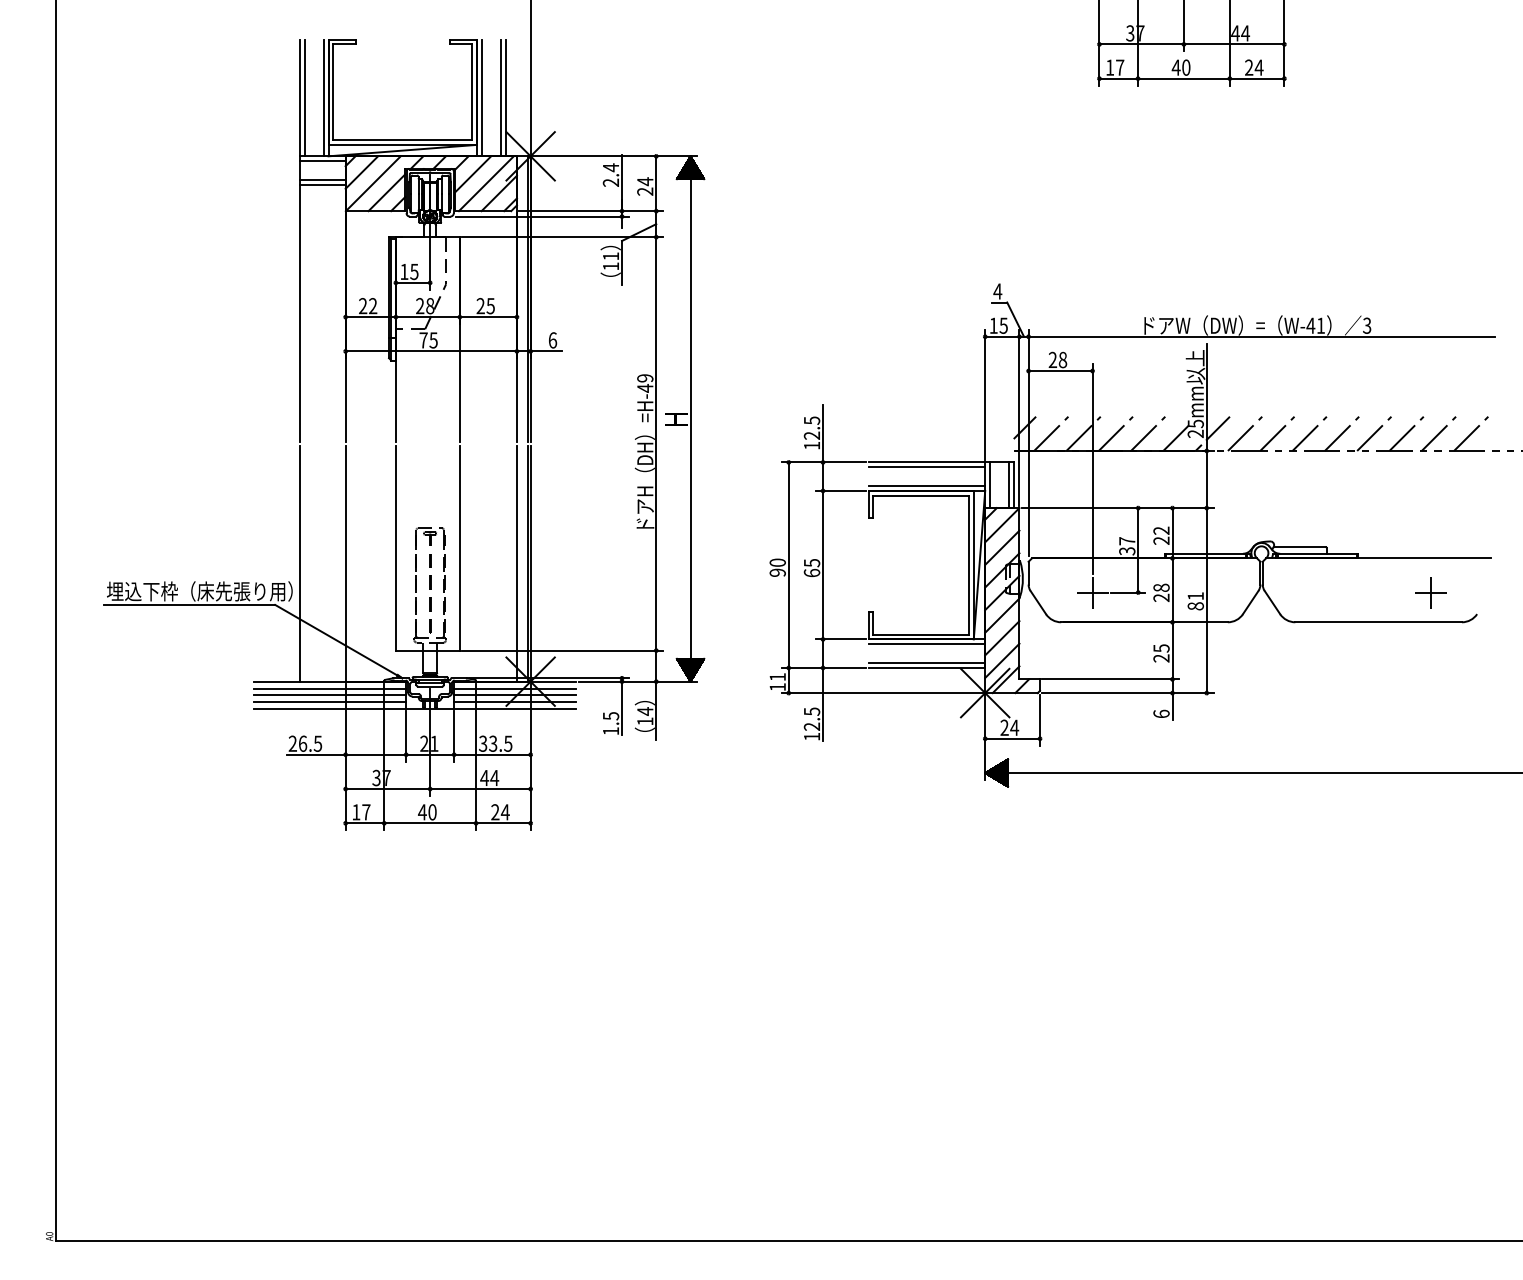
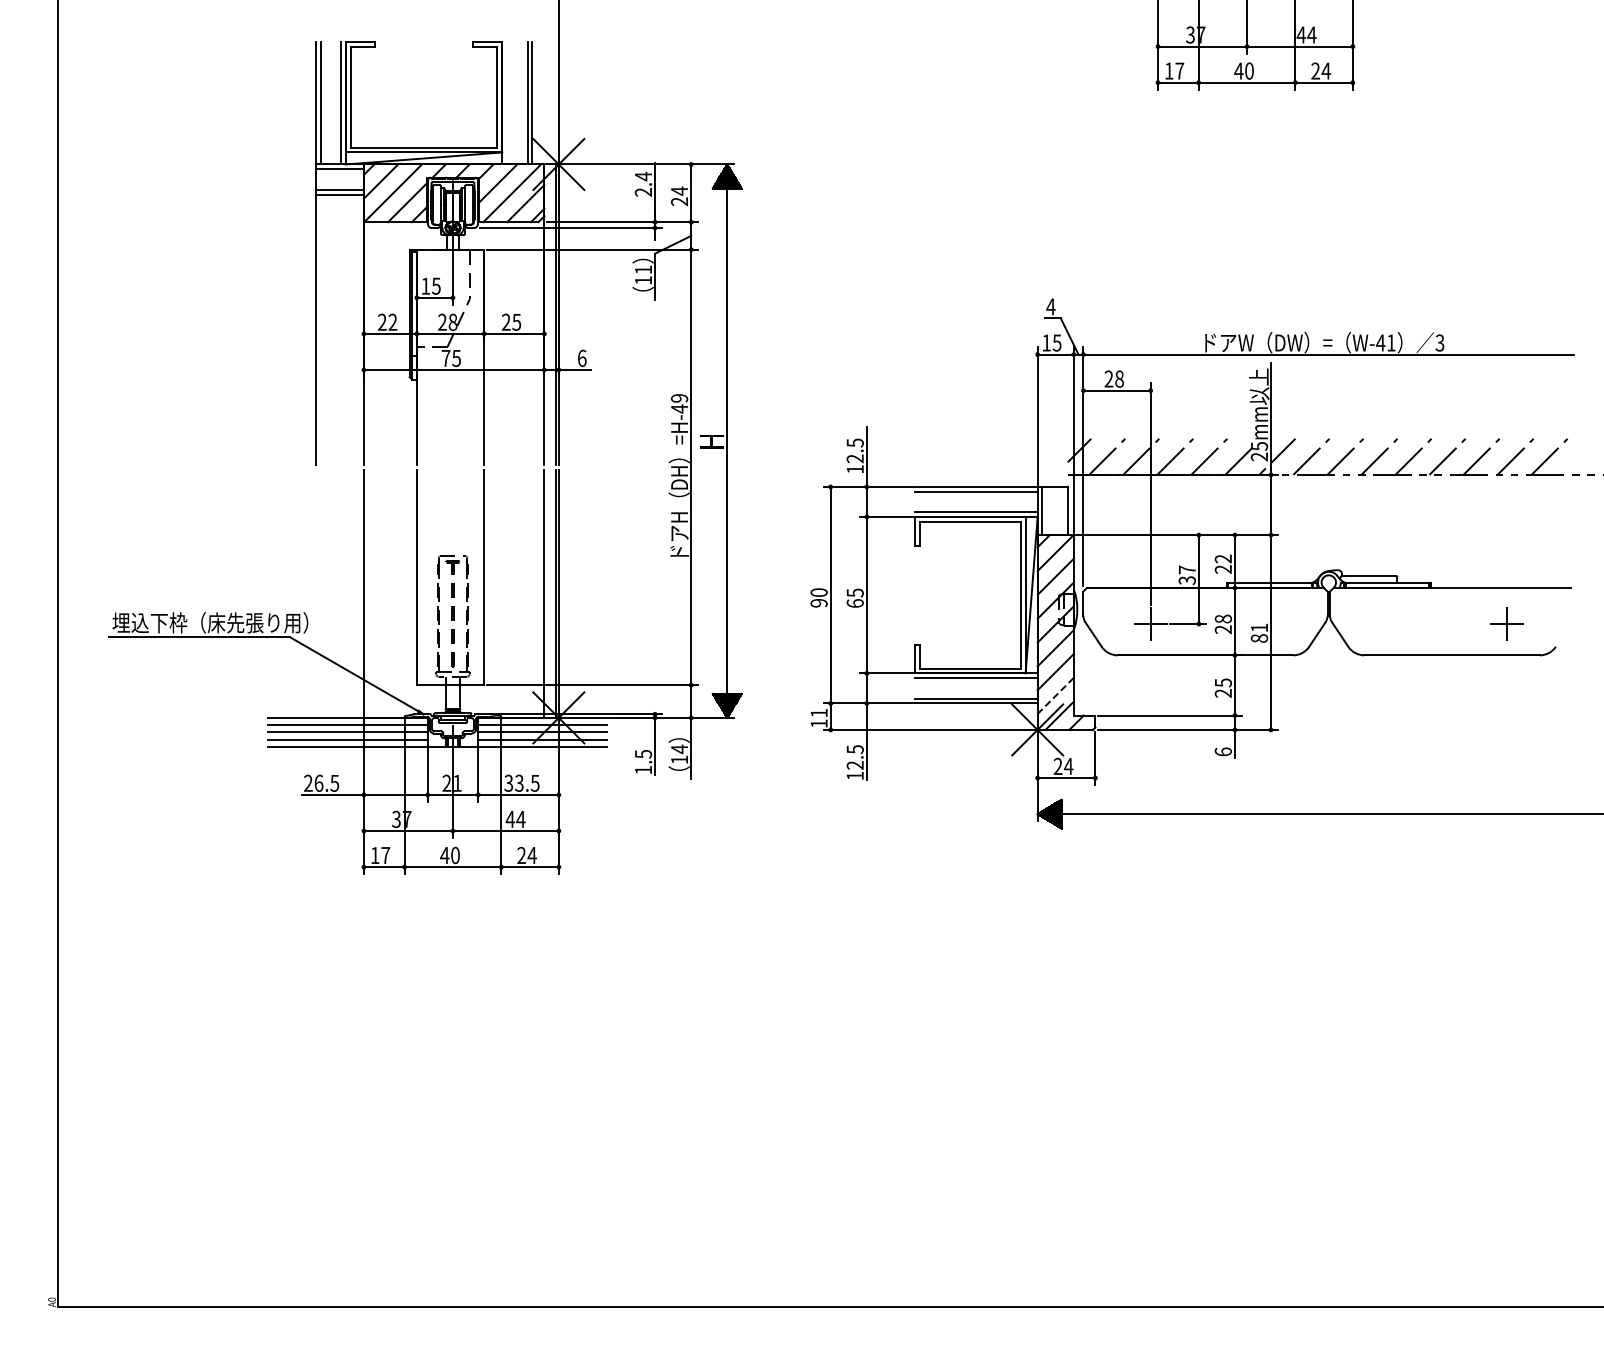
line: (481, 97) -> (507, 102), removed
line: (1008, 484) -> (1062, 510), removed
line: (299, 563) -> (315, 593), removed
line: (1002, 660) -> (1055, 695), solid -> dashed

